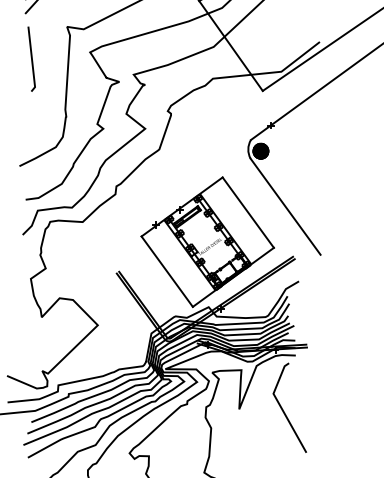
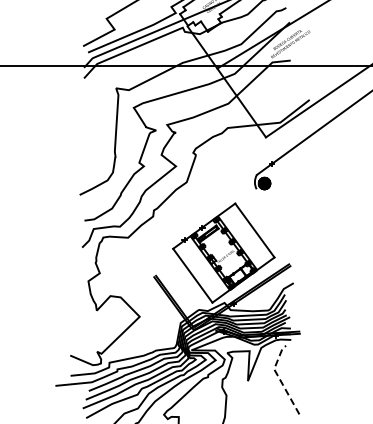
line: (30, 59) -> (88, 113), removed
line: (285, 206) -> (283, 225), removed
line: (280, 405) -> (279, 378), solid -> dashed

